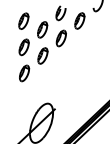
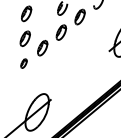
part: (42, 30) -> (43, 23), removed
part: (23, 73) -> (23, 63), size x0.6

